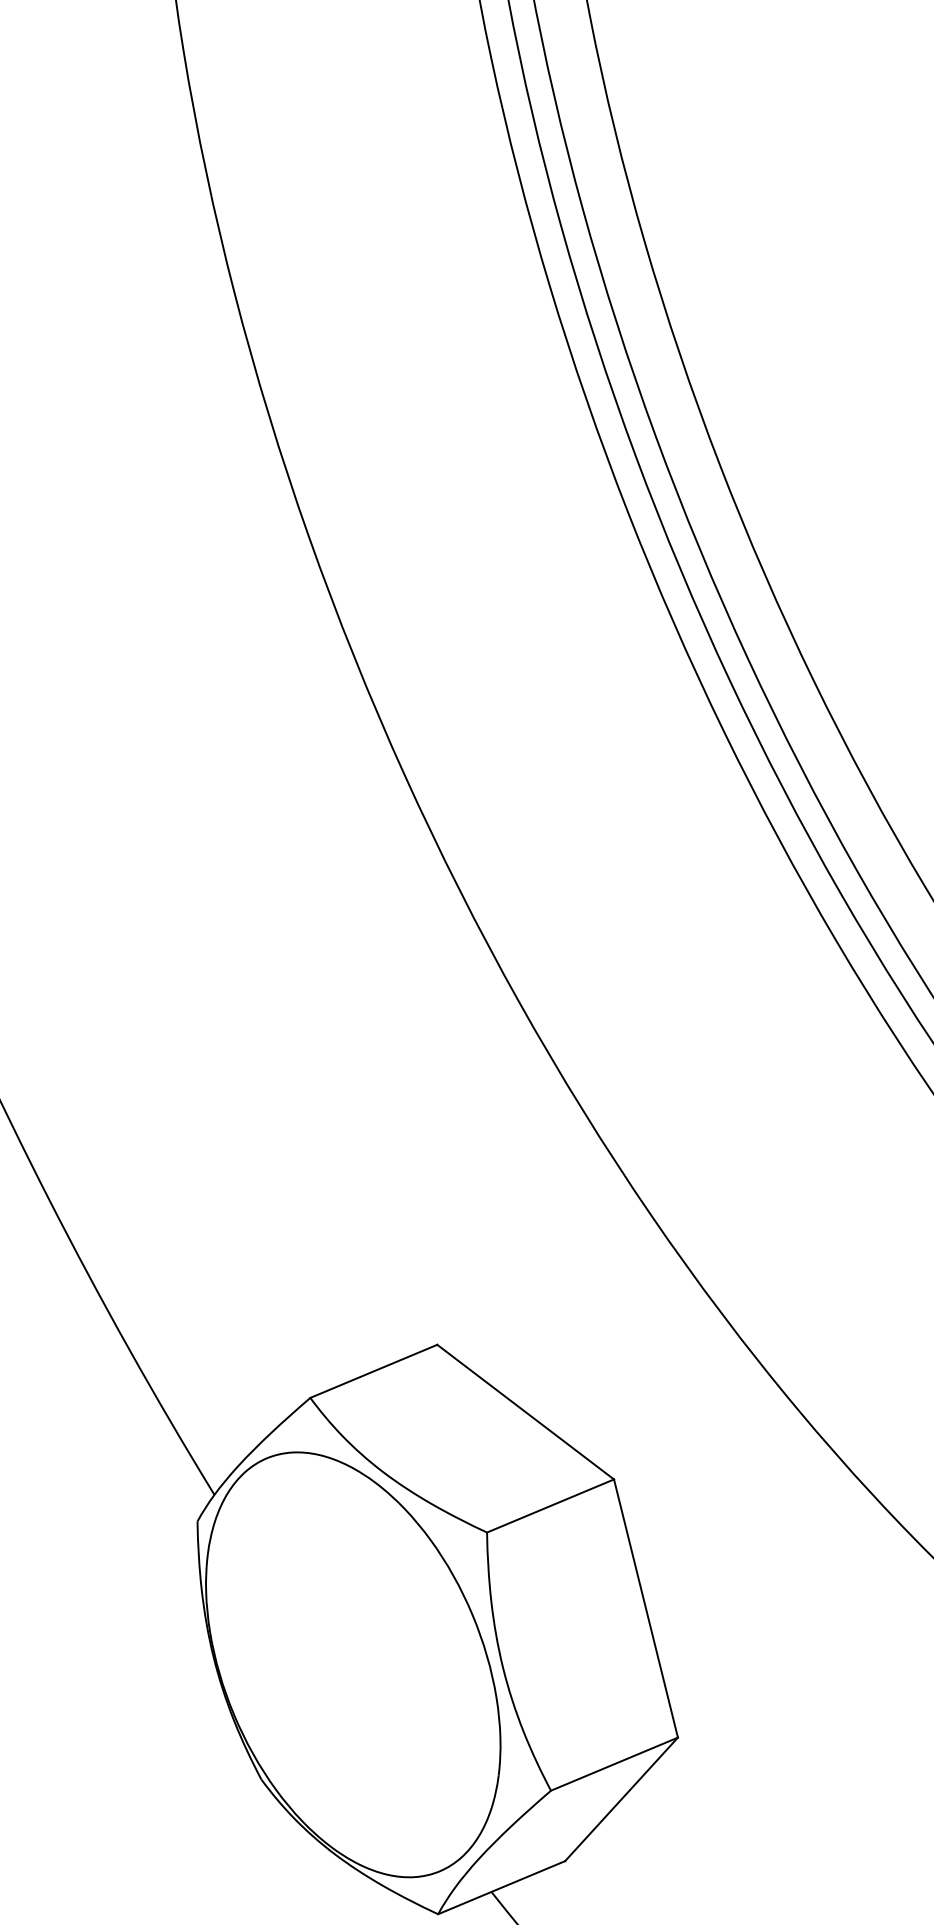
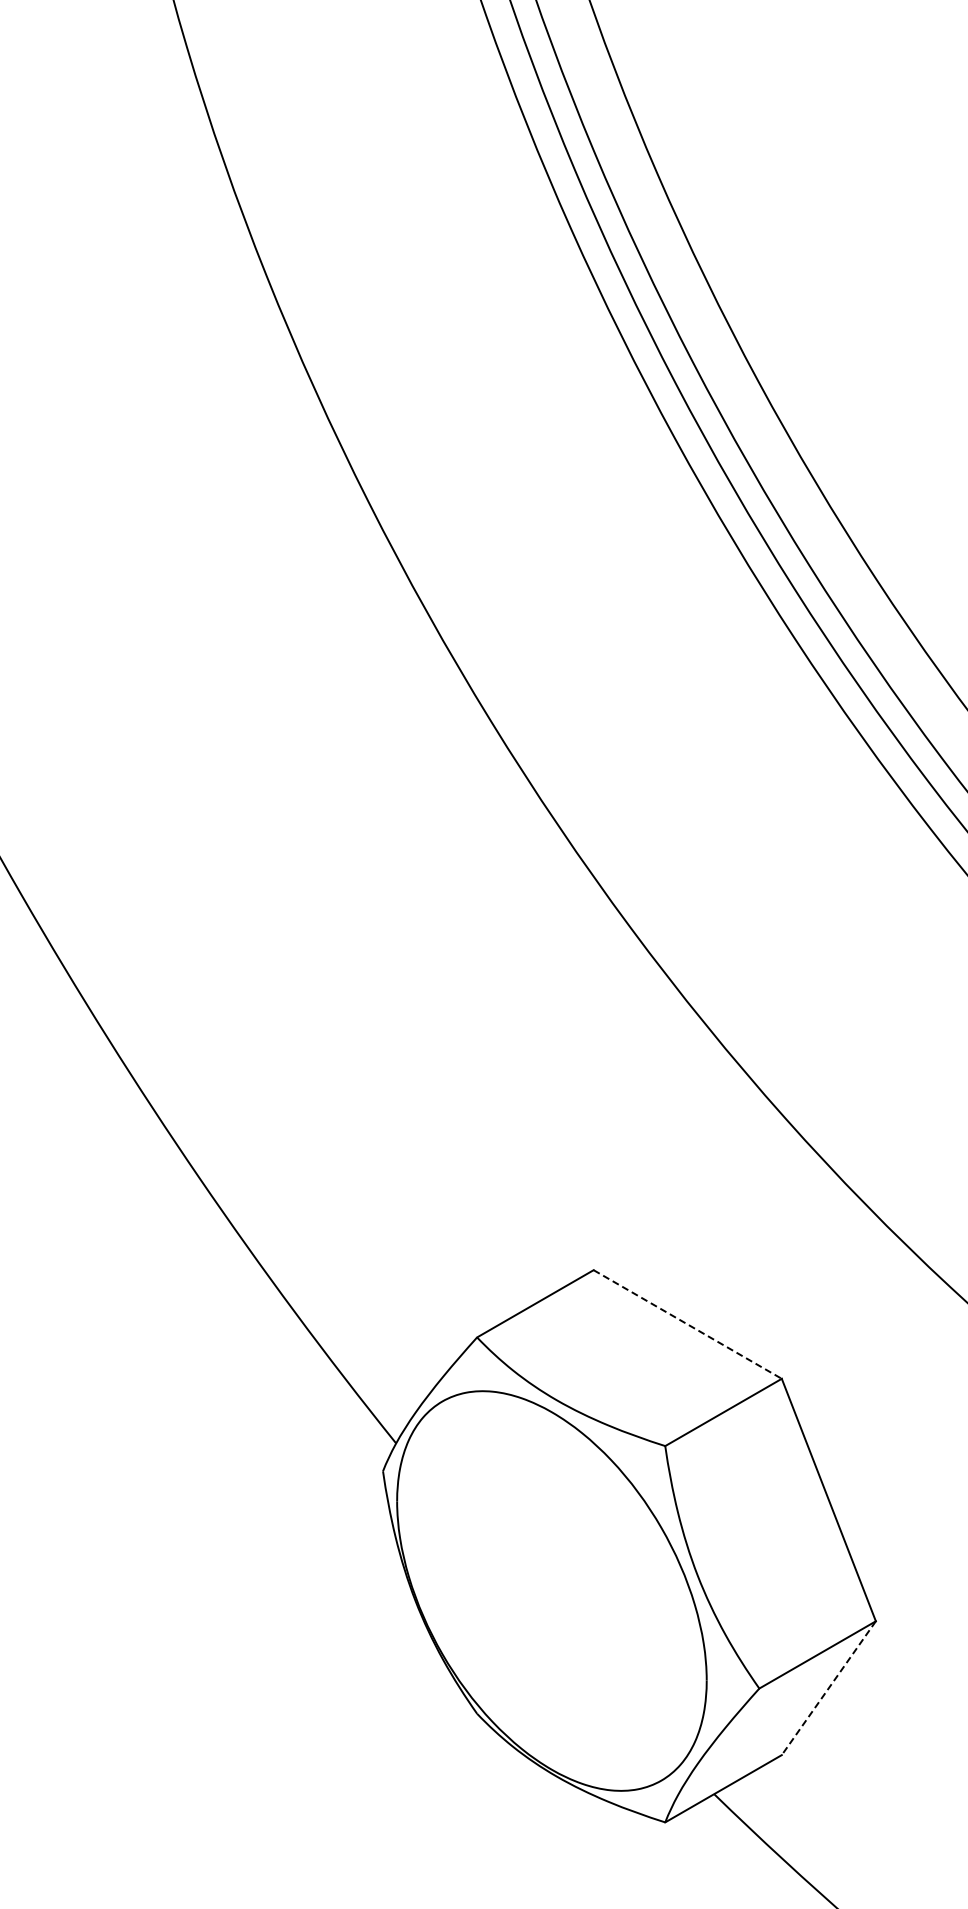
line: (525, 1412) -> (687, 1324), solid -> dashed
line: (621, 1799) -> (828, 1688), solid -> dashed

